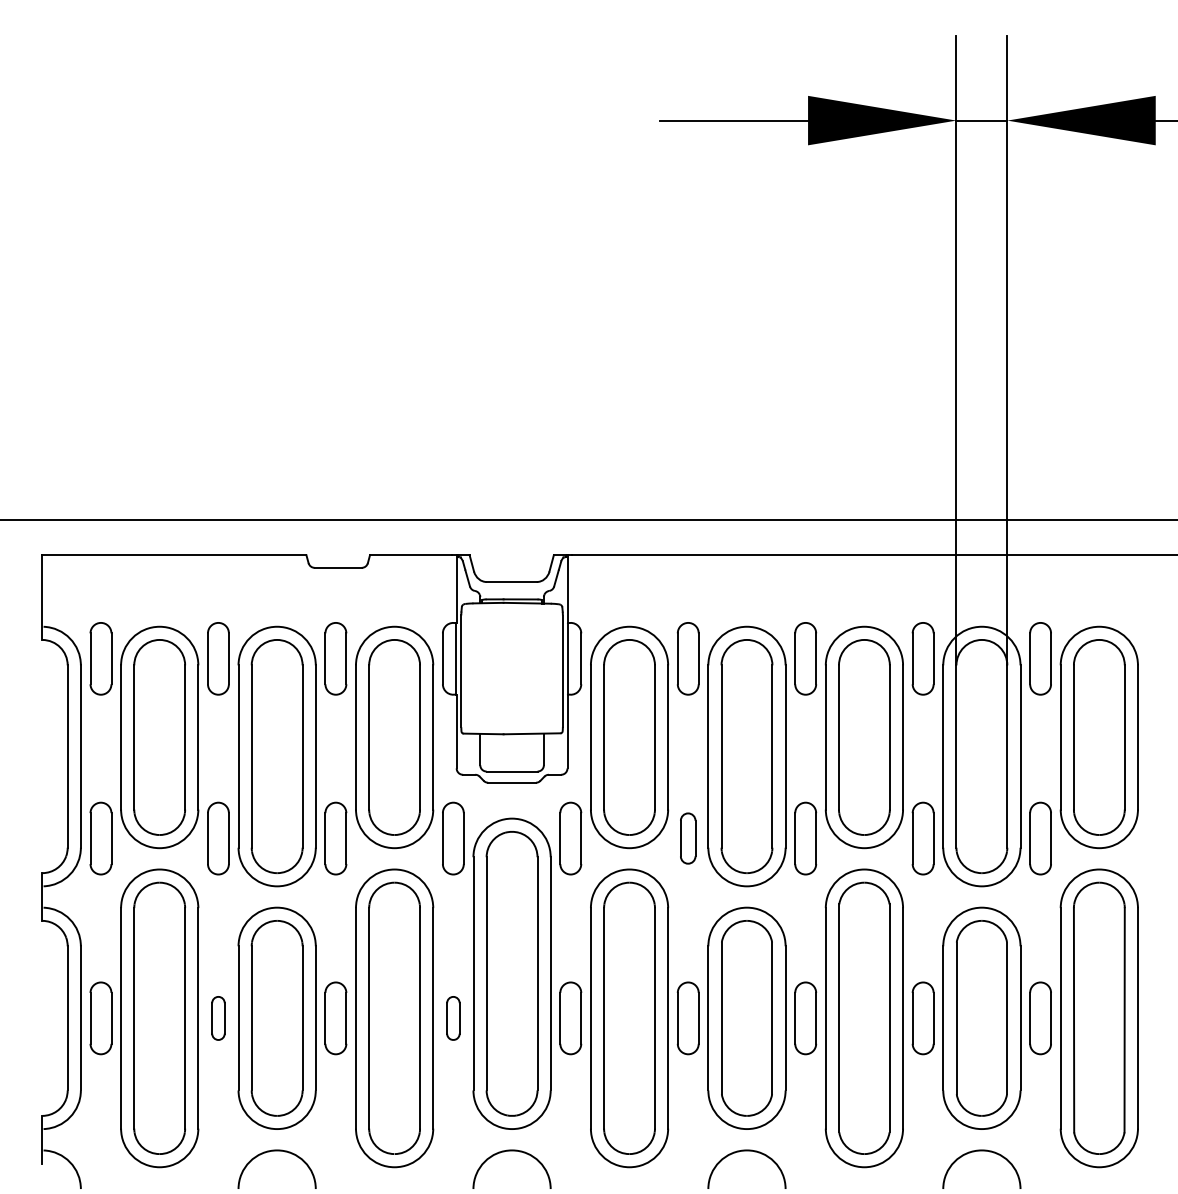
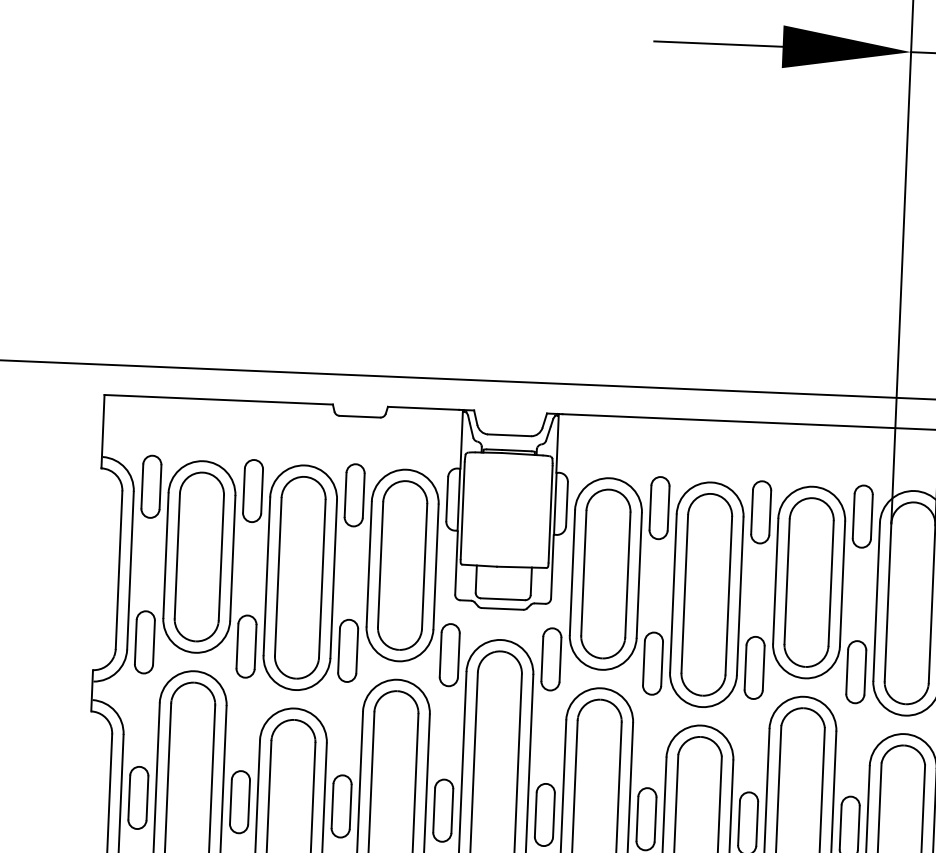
part: (687, 838) -> (652, 663), size x1.43
part: (218, 1018) -> (240, 802), size x1.67
part: (453, 1018) -> (443, 810), size x1.67

